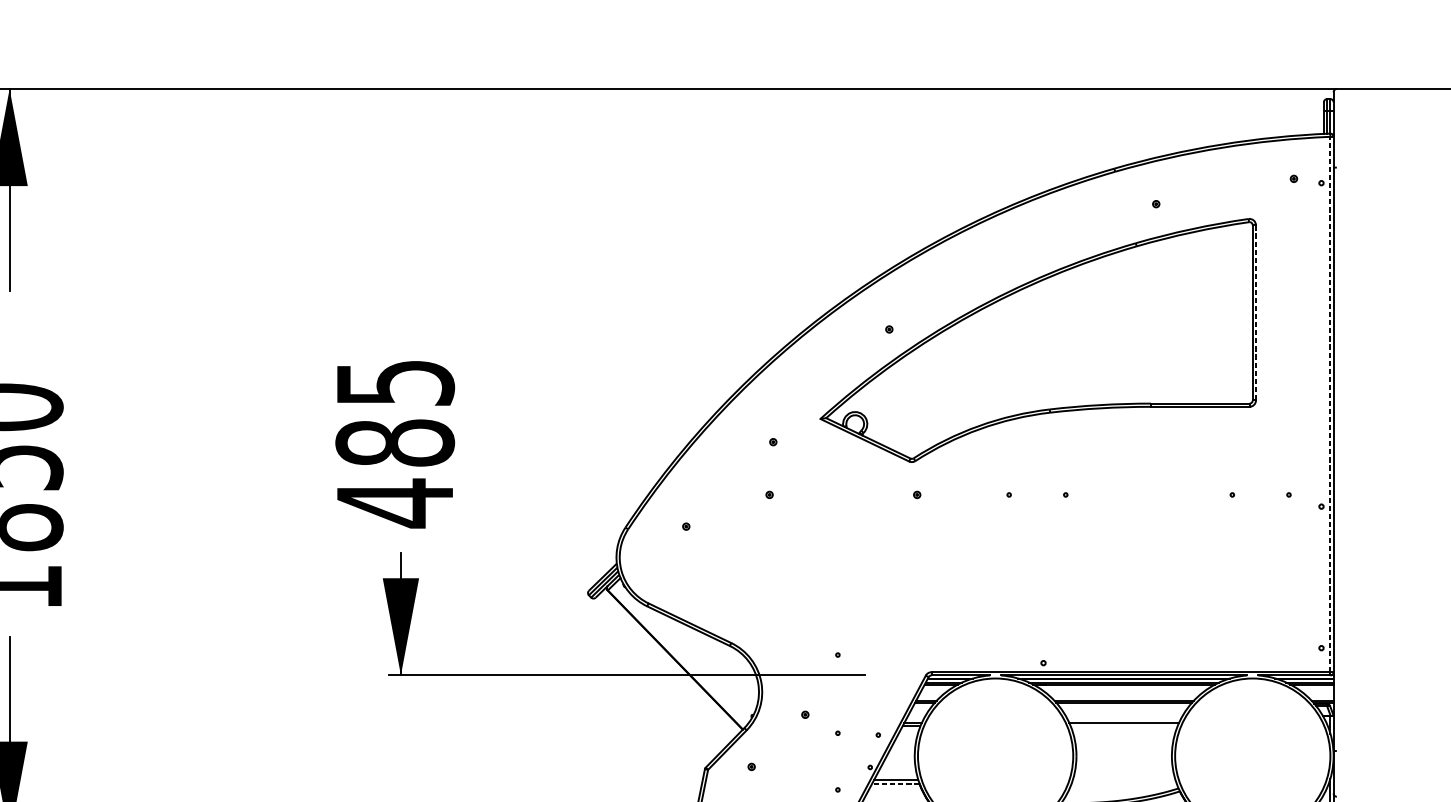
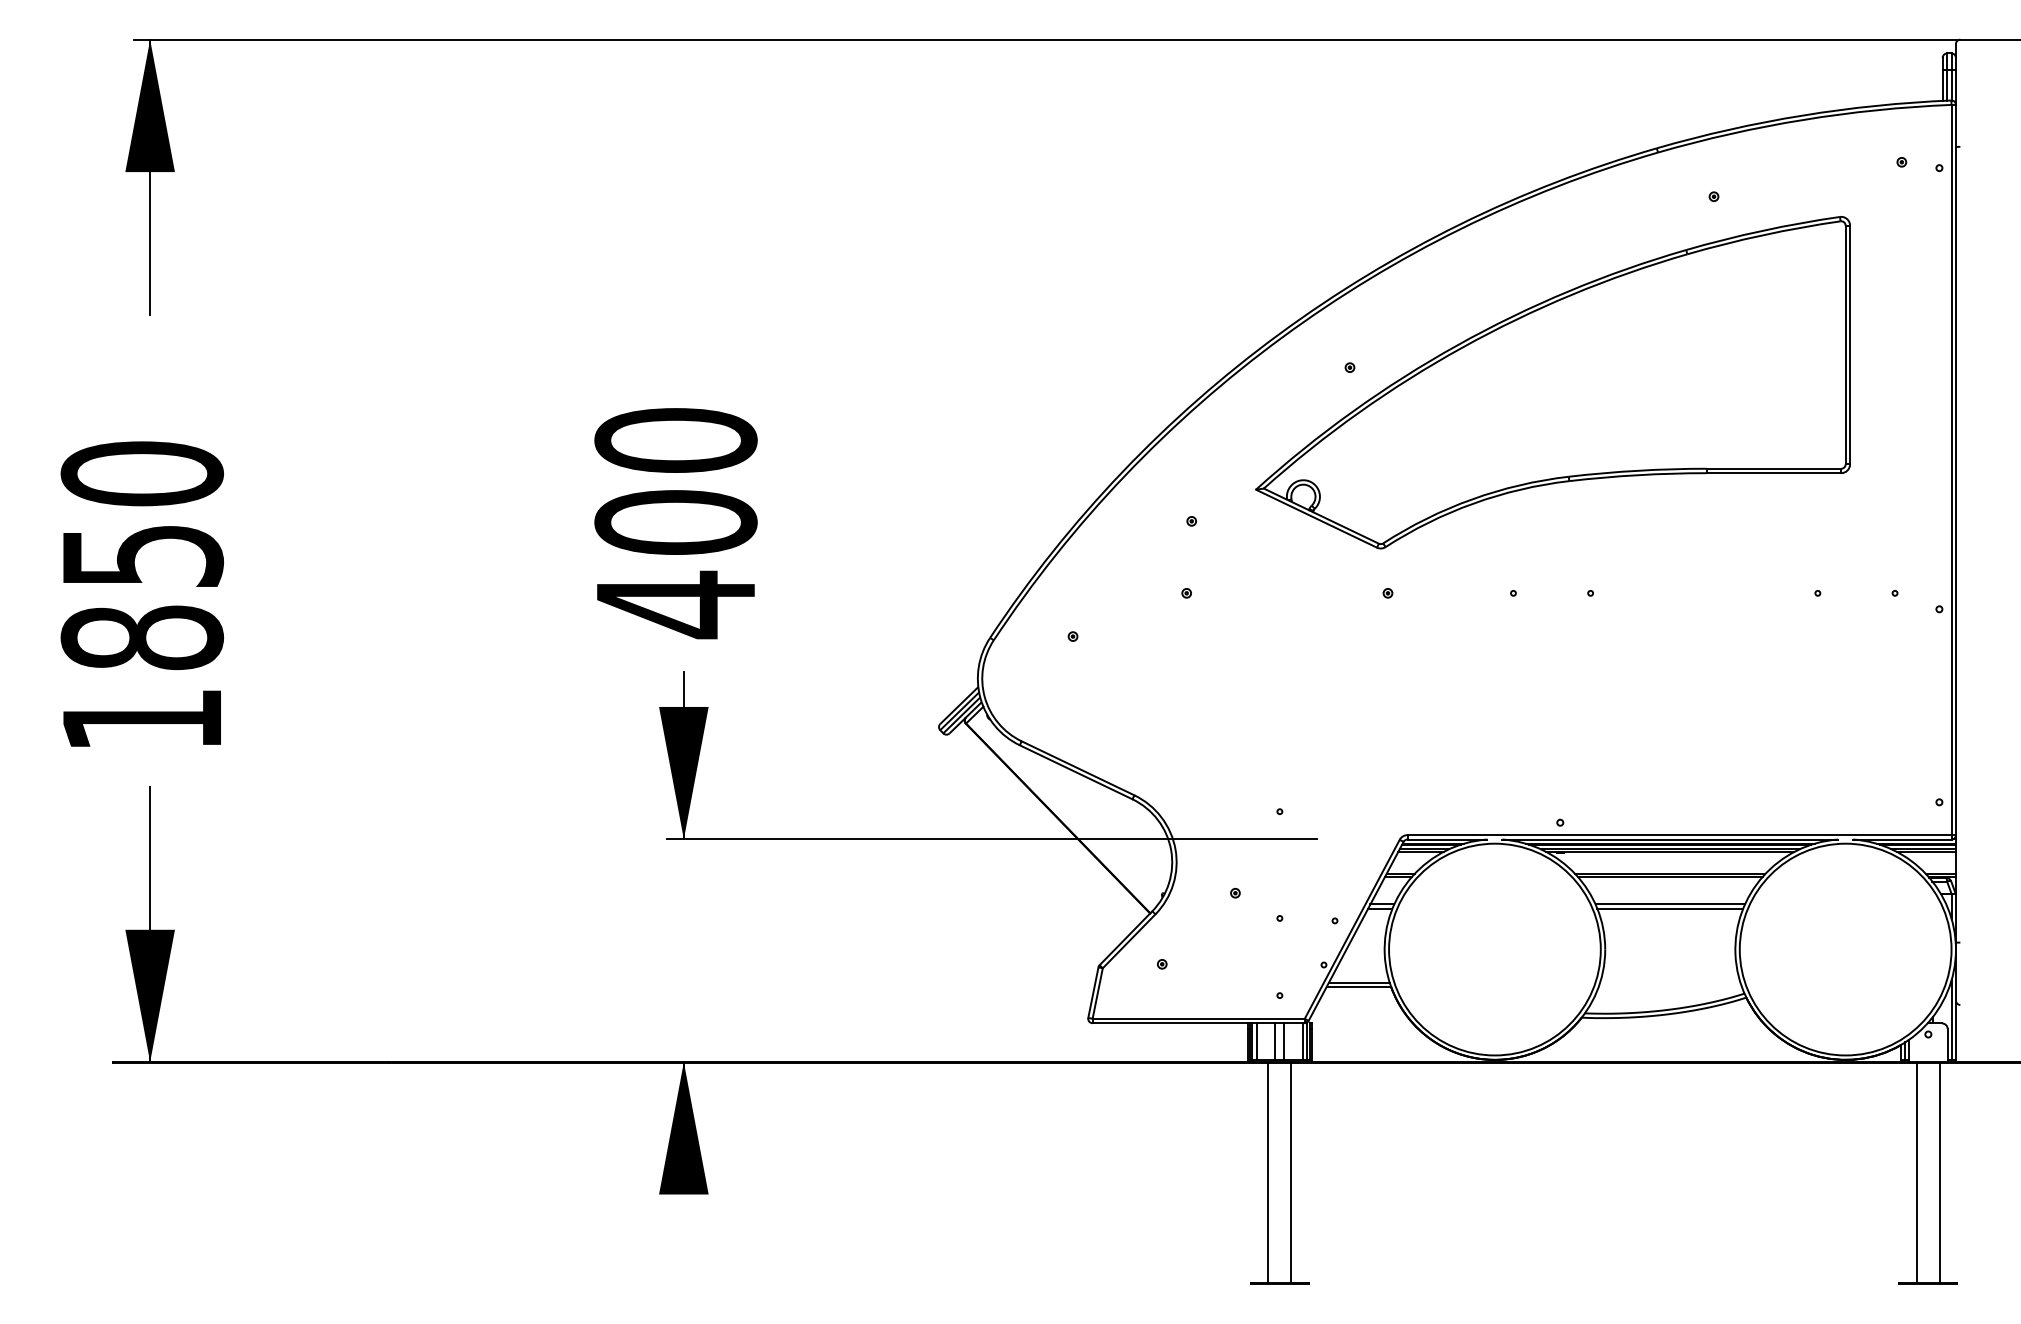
line: (1256, 313) -> (1850, 345), dashed -> solid
line: (1330, 404) -> (1951, 469), dashed -> solid
text: (394, 412) -> (675, 481), 485 -> 400
line: (1124, 726) -> (1670, 908), added
line: (895, 783) -> (1358, 987), dashed -> solid

